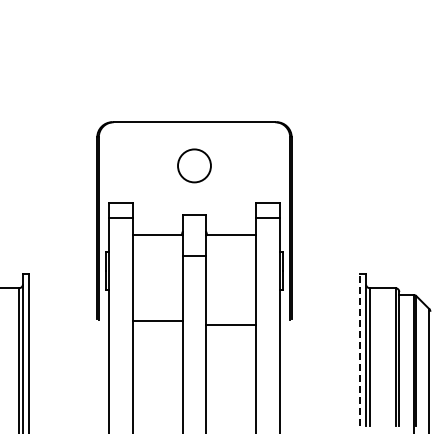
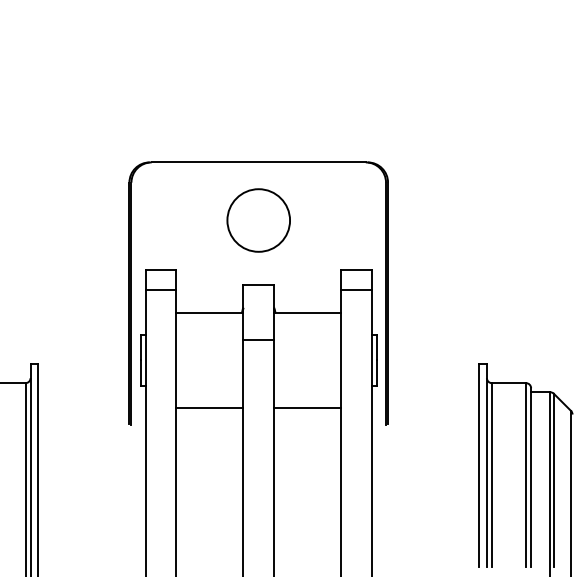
circle: (194, 165) -> (258, 220), size x1.43
line: (157, 320) -> (209, 407), moved
line: (231, 324) -> (307, 407), moved
line: (360, 349) -> (479, 464), dashed -> solid

